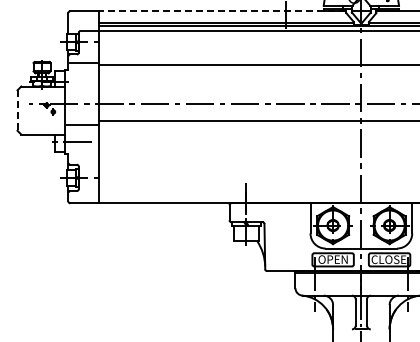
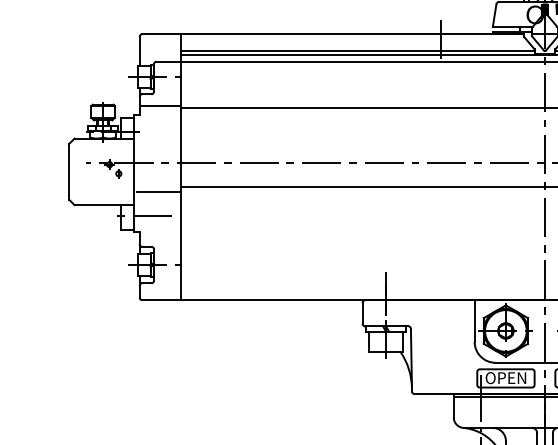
line: (222, 11) -> (352, 34), dashed -> solid
line: (17, 111) -> (69, 173), dashed -> solid

